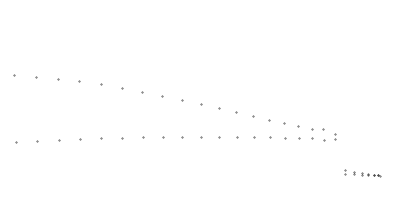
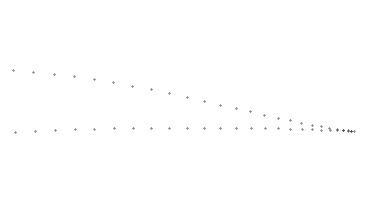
part: (324, 134) -> (301, 125), size x0.62
part: (362, 173) -> (337, 129), moved

